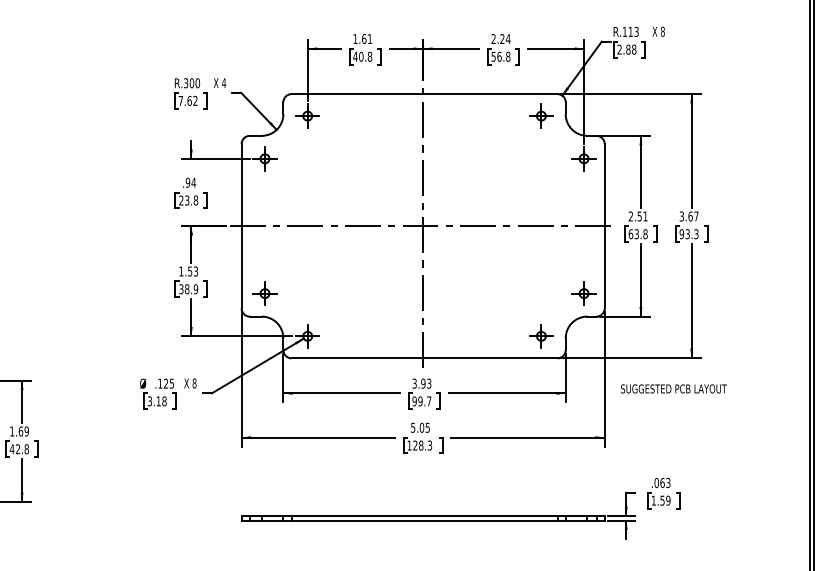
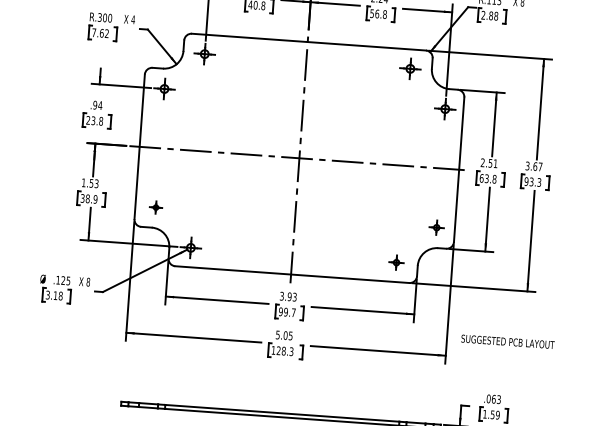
part: (264, 293) -> (155, 207), size x0.6
part: (583, 293) -> (436, 227), size x0.7
part: (541, 336) -> (396, 262), size x0.7
text: (673, 388) -> (507, 341), moved

